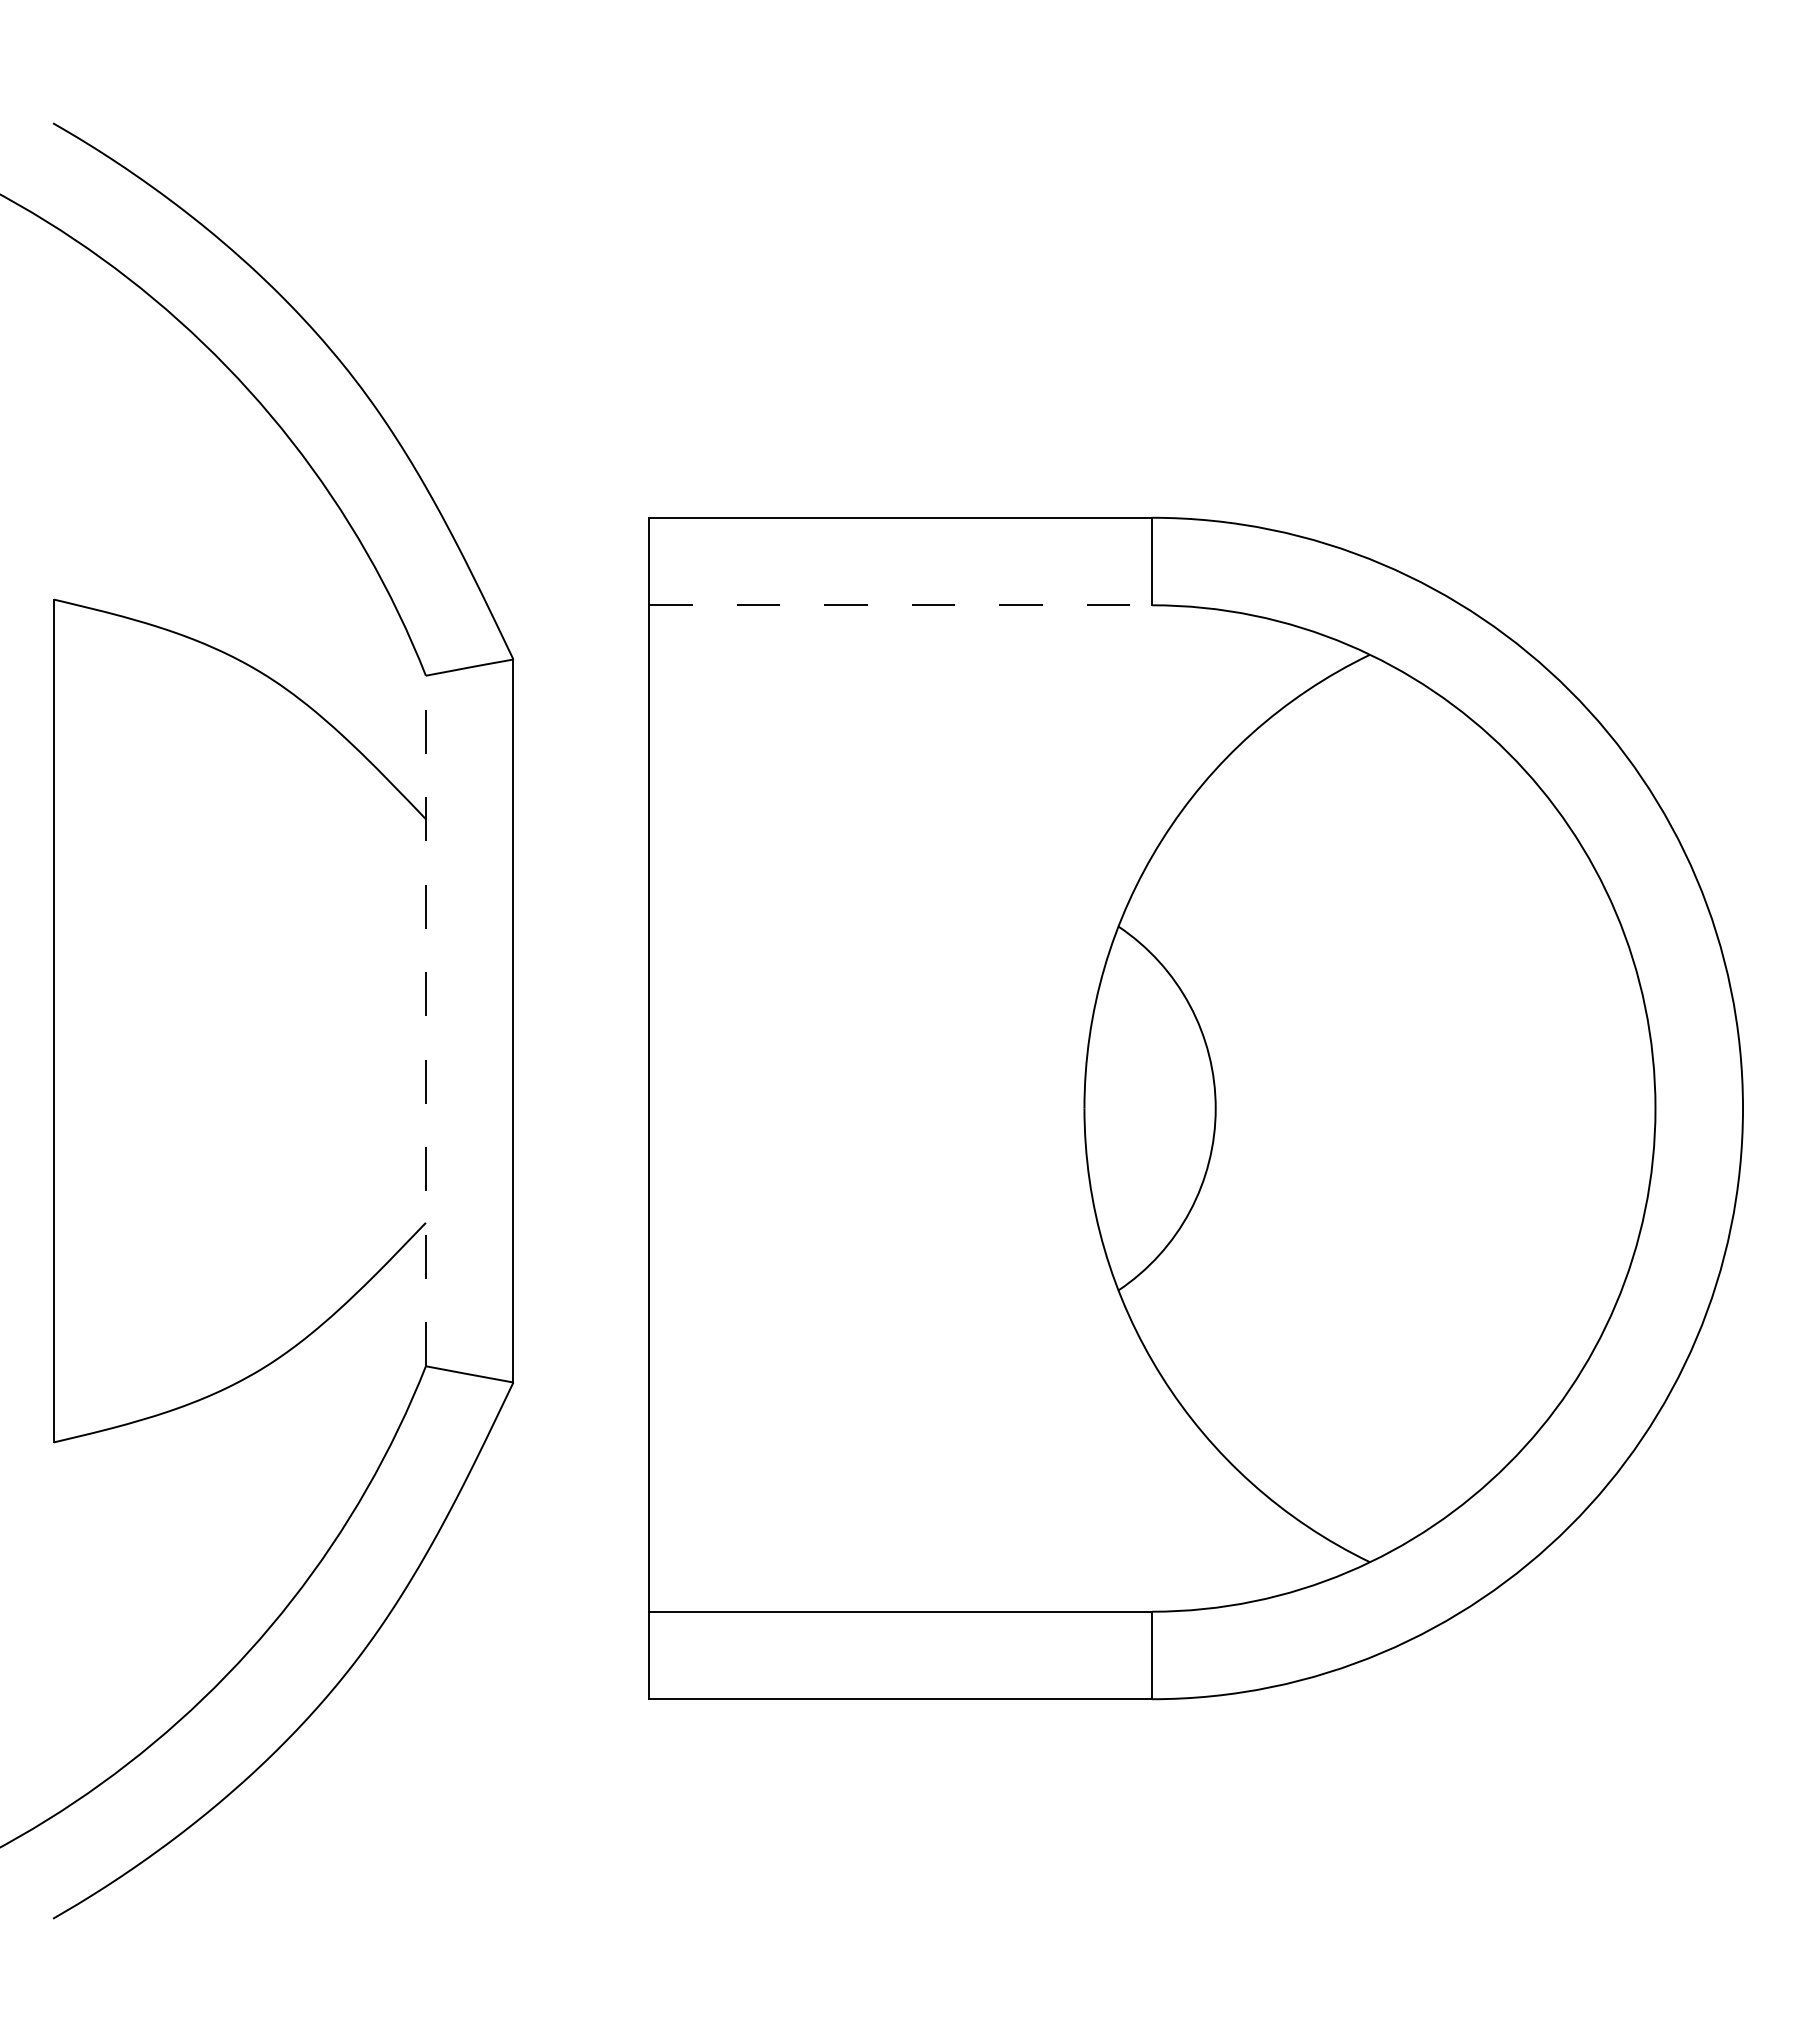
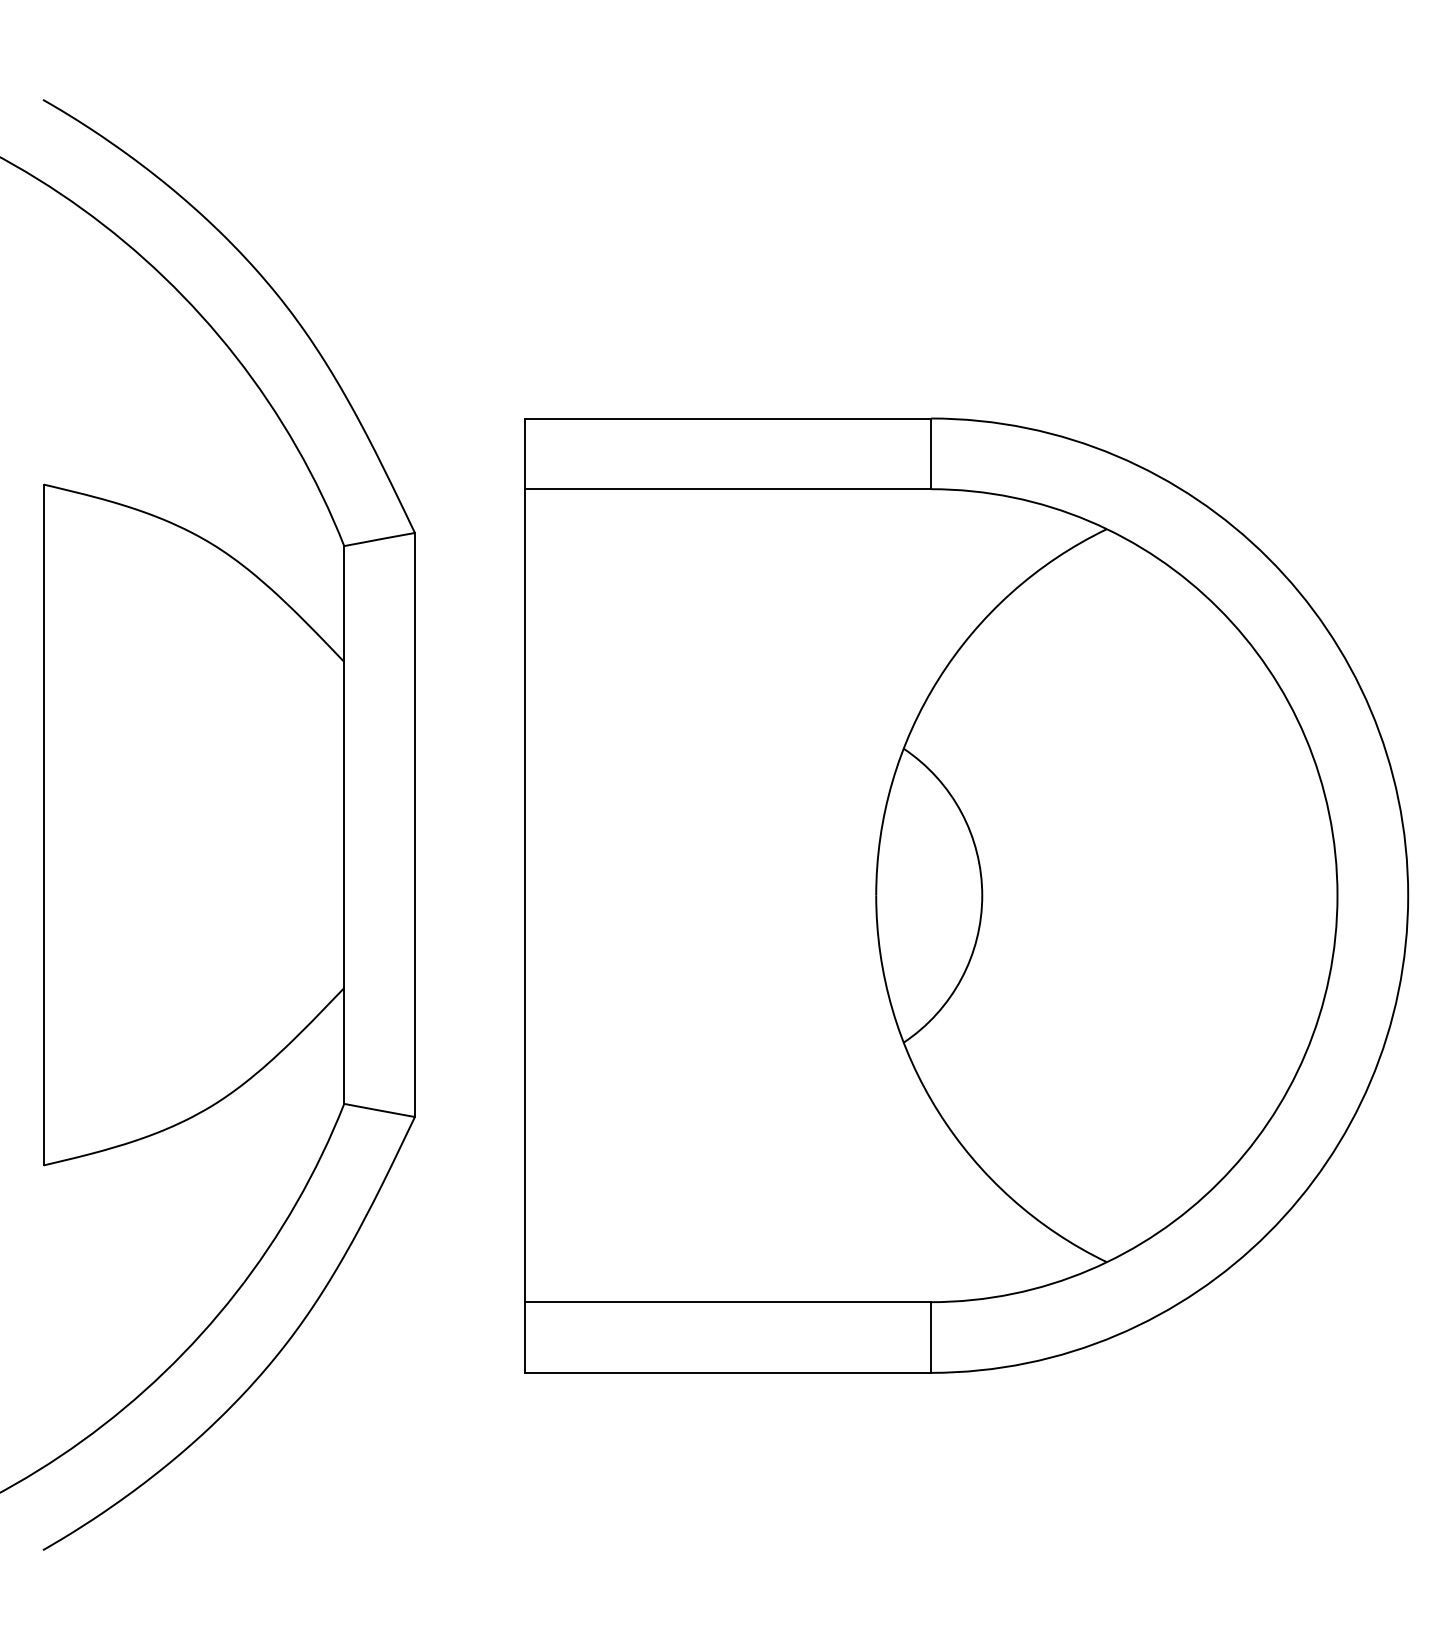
line: (900, 605) -> (727, 489), dashed -> solid
line: (425, 1020) -> (343, 824), dashed -> solid

